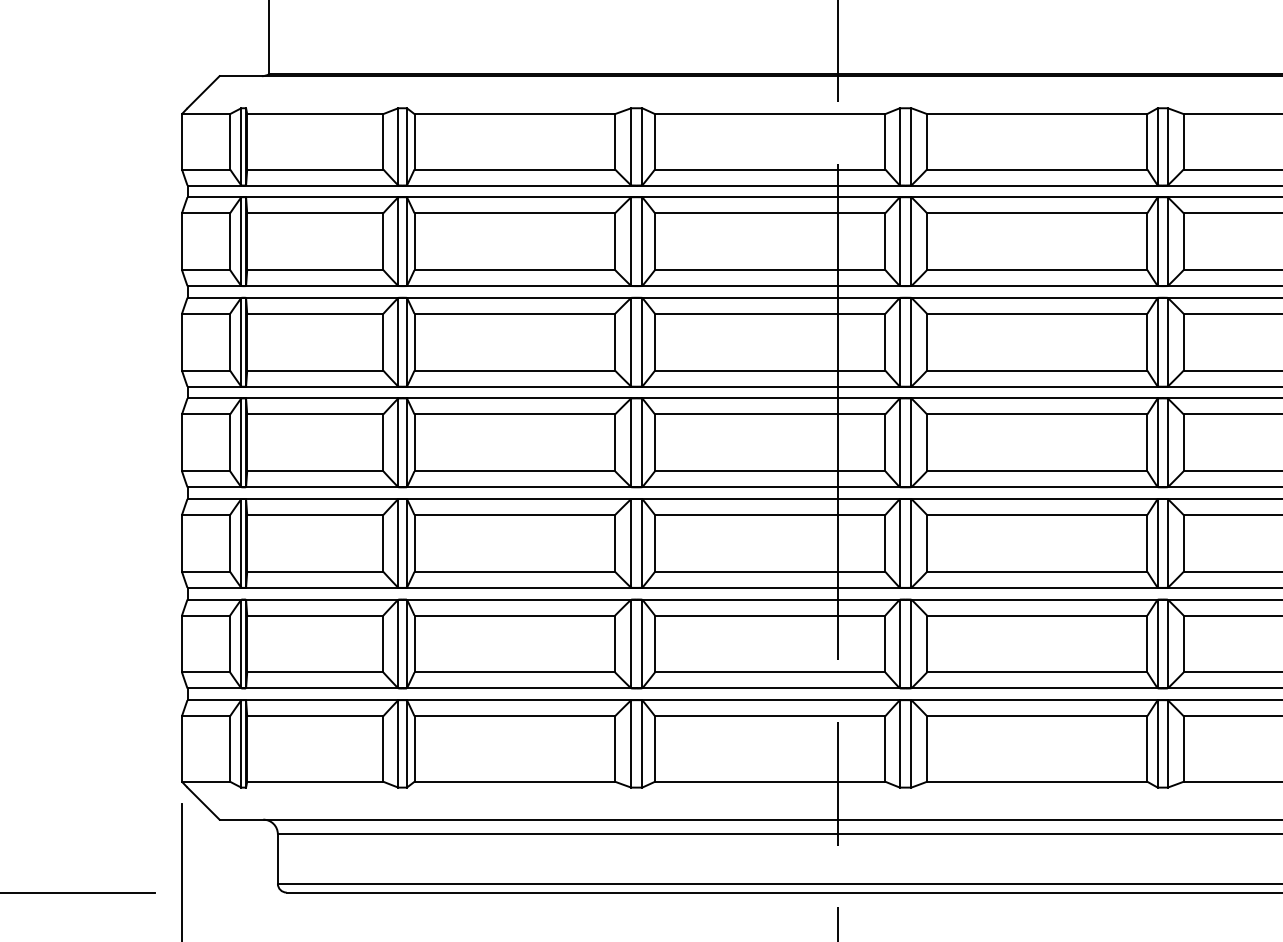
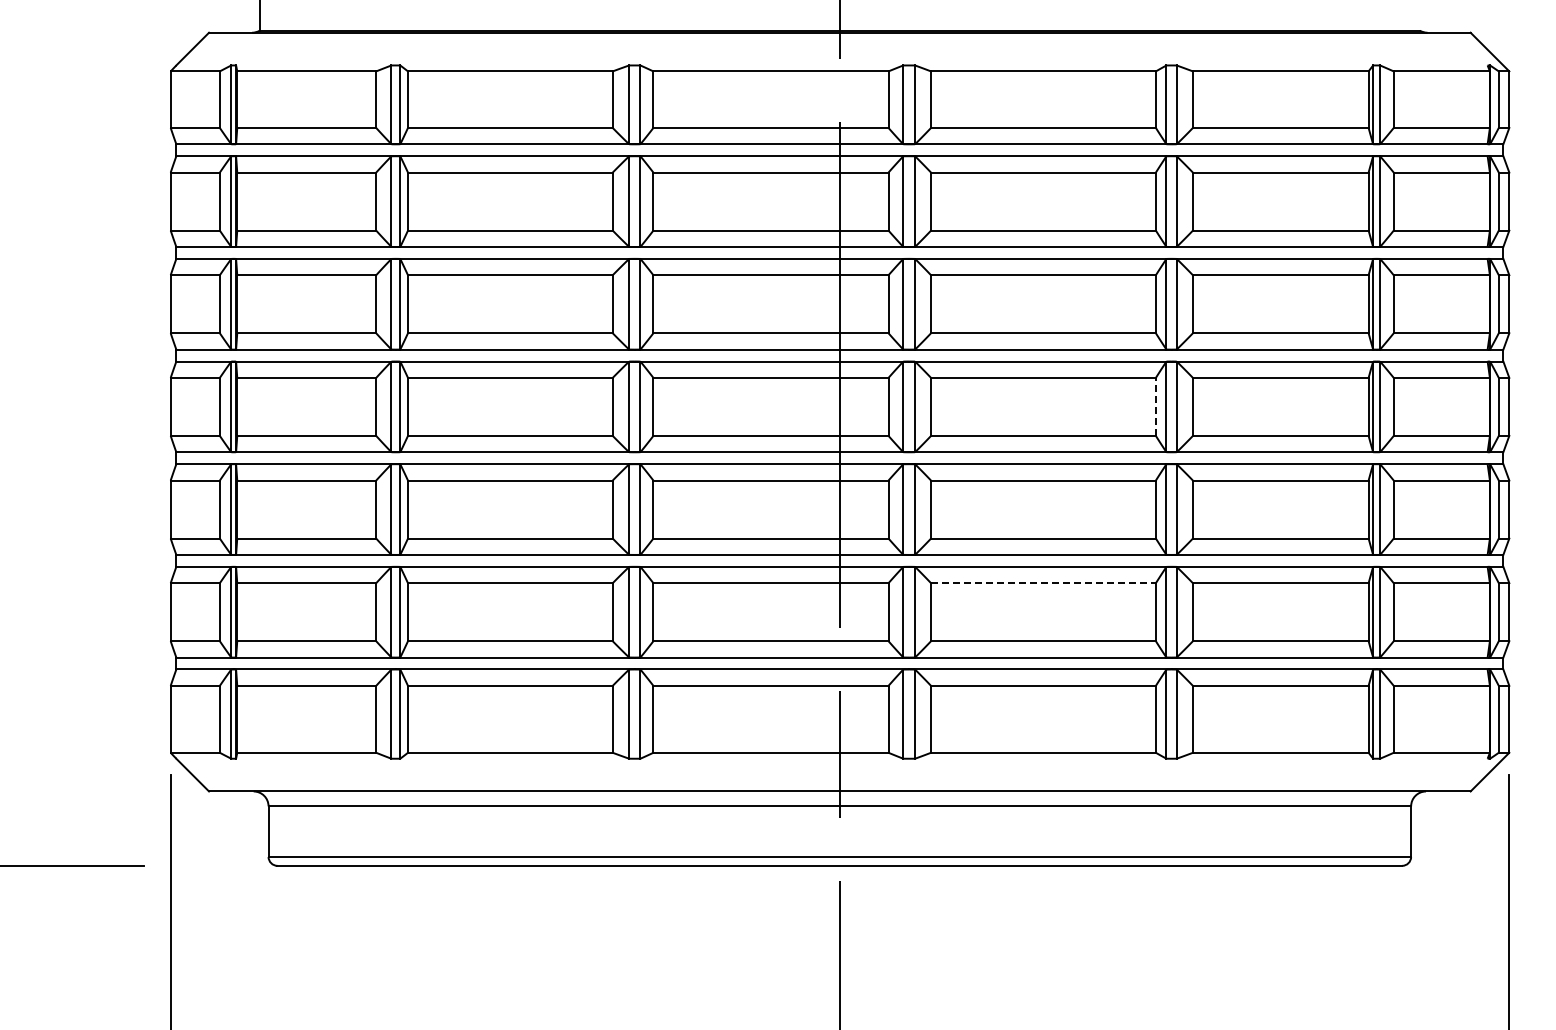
line: (1146, 442) -> (1155, 406), solid -> dashed
line: (1037, 615) -> (1043, 583), solid -> dashed

